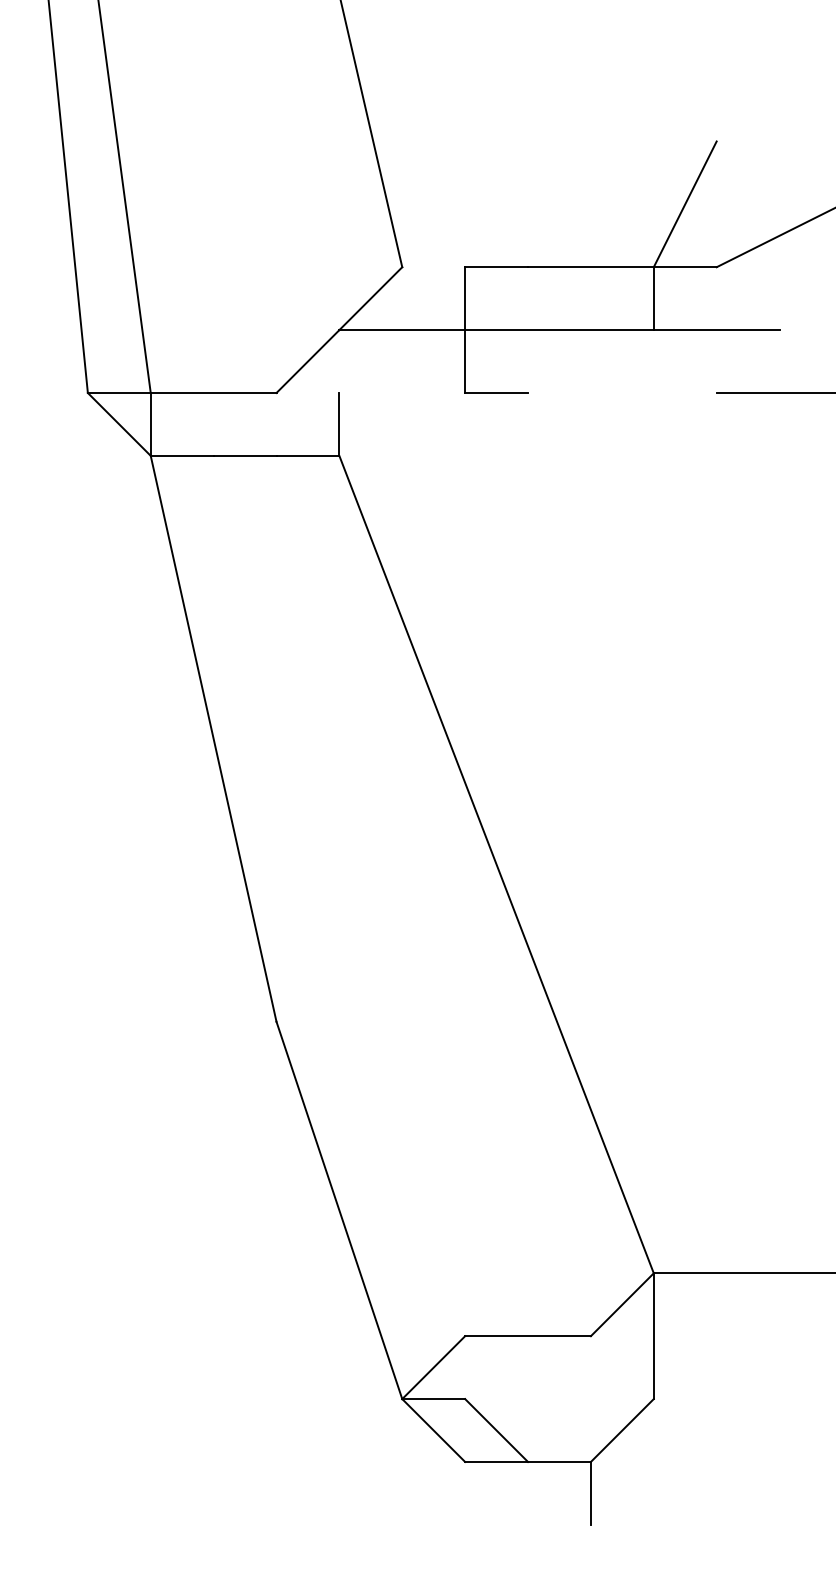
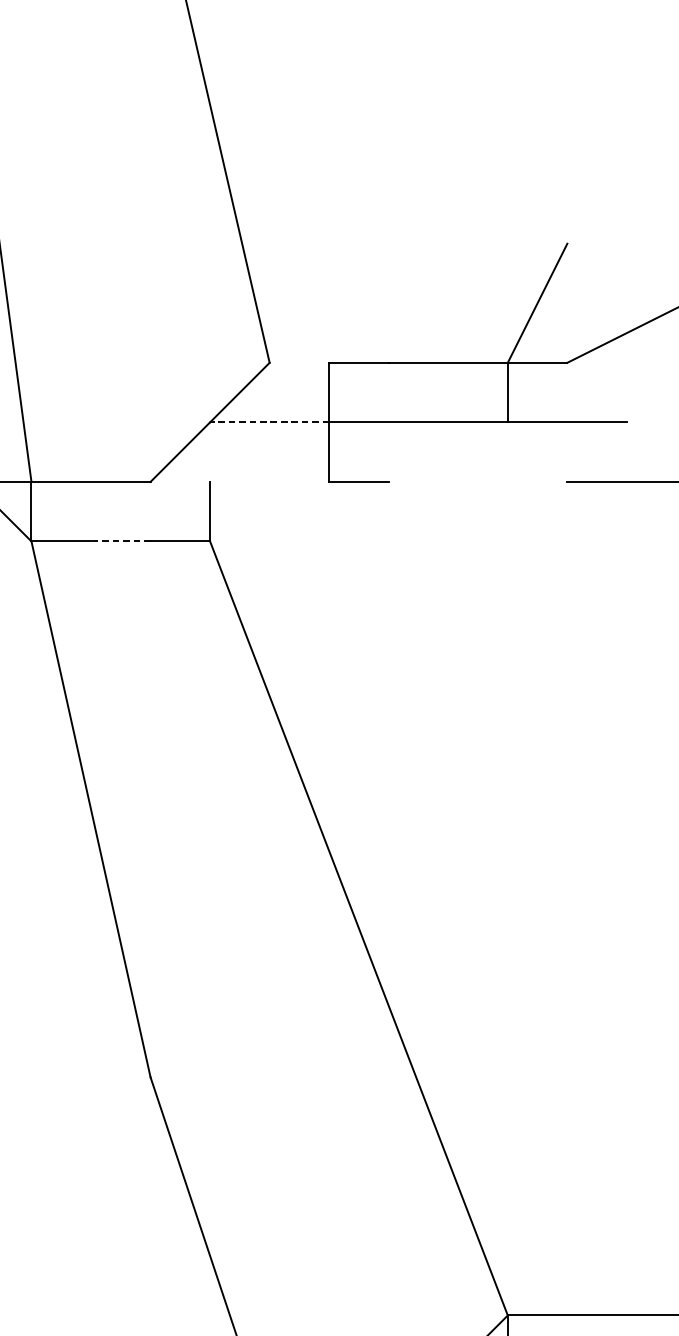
line: (402, 330) -> (269, 422), solid -> dashed
line: (244, 455) -> (120, 541), solid -> dashed

